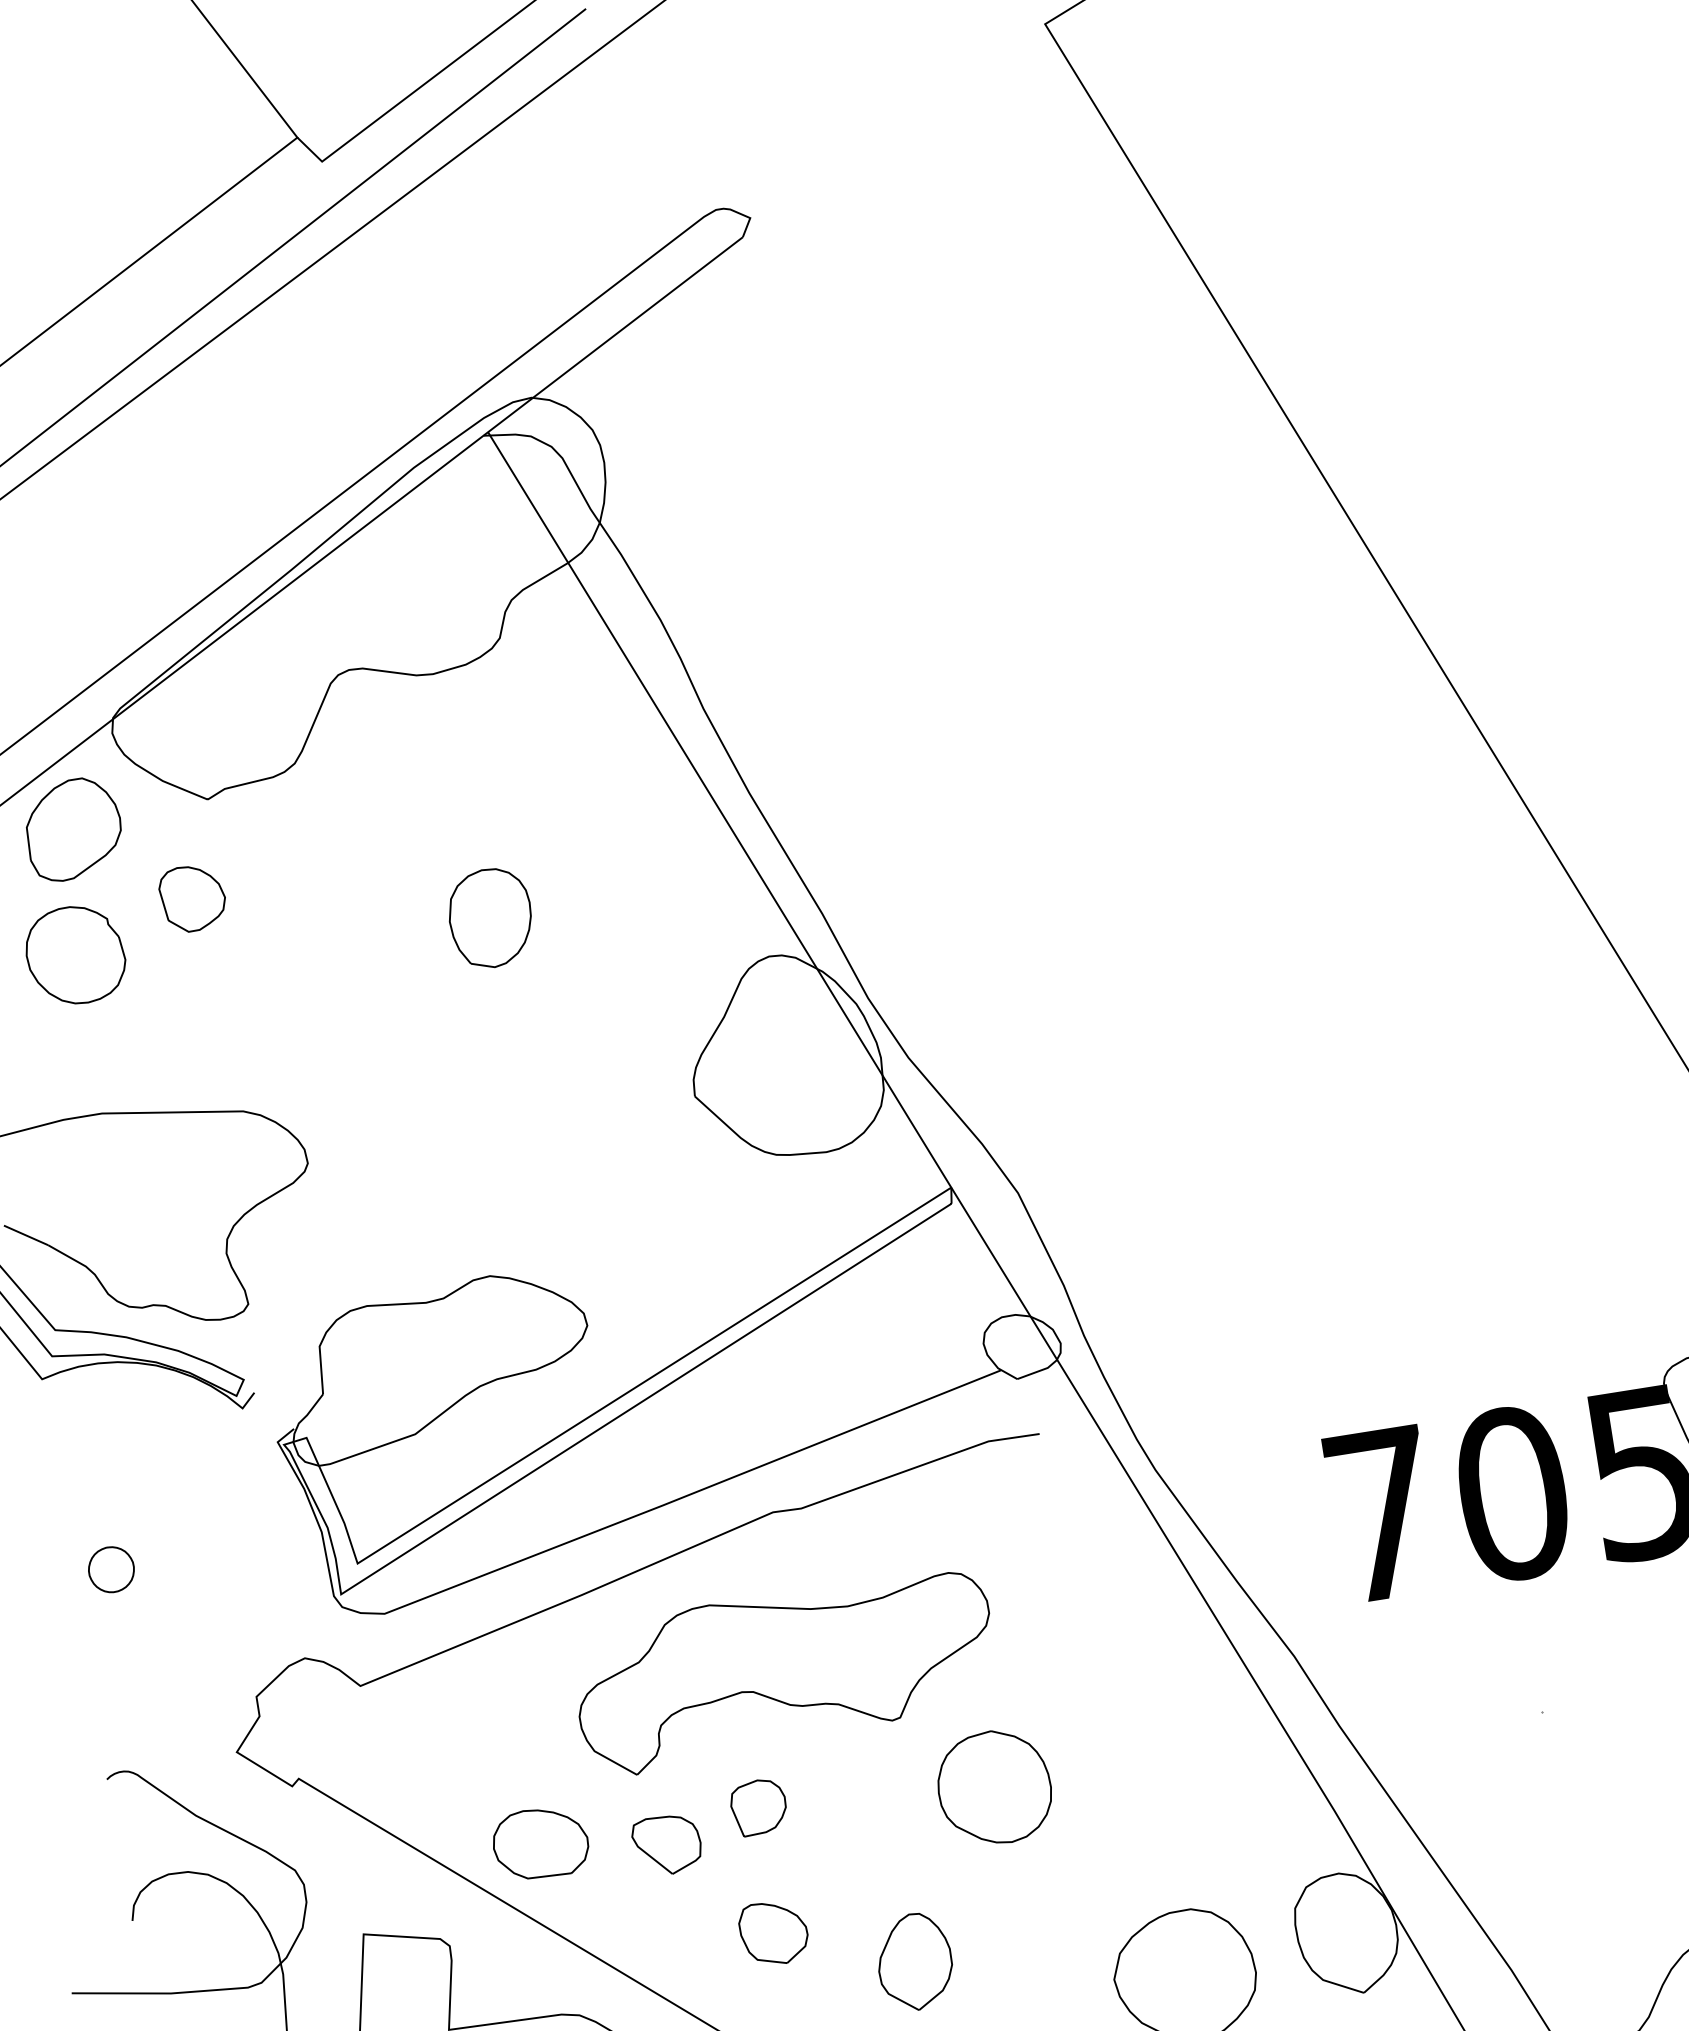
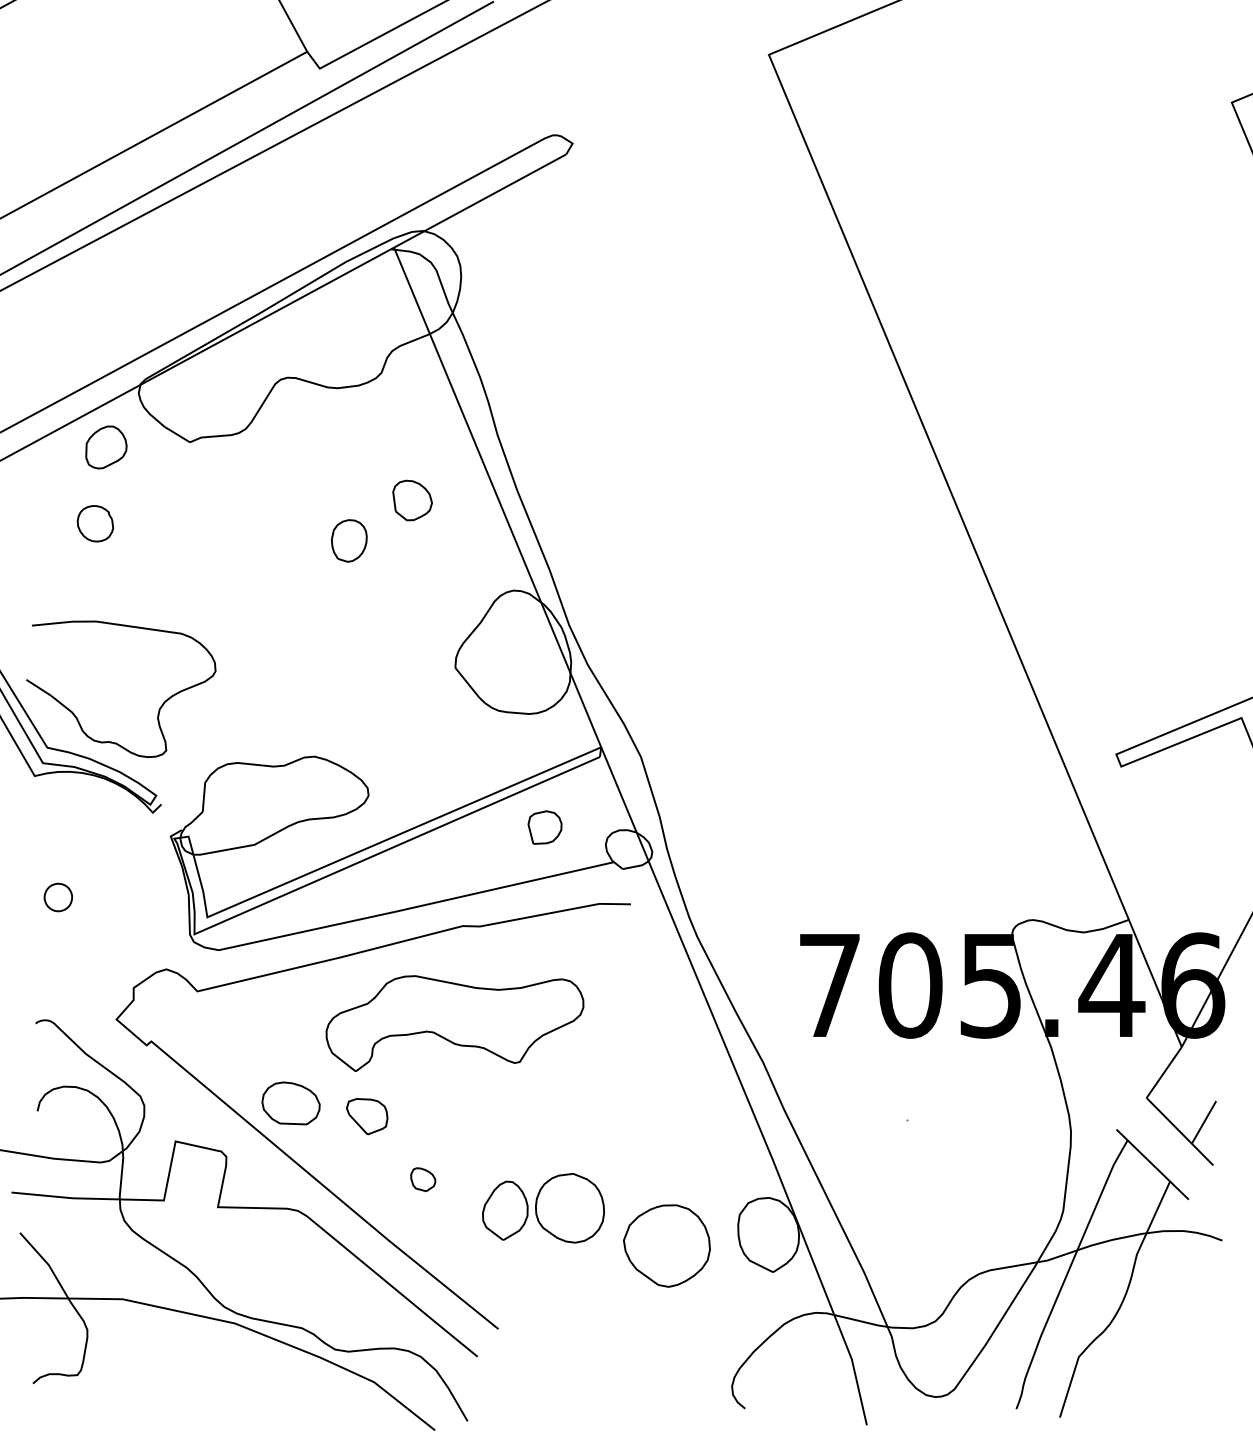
part: (73, 829) -> (106, 447), size x0.7
part: (192, 898) -> (412, 500), moved
part: (490, 917) -> (349, 540), size x0.7
part: (75, 955) -> (95, 523), size x0.6
part: (993, 1788) -> (569, 1208), moved
part: (757, 1807) -> (544, 827), moved
part: (774, 1932) -> (423, 1179), size x0.6

